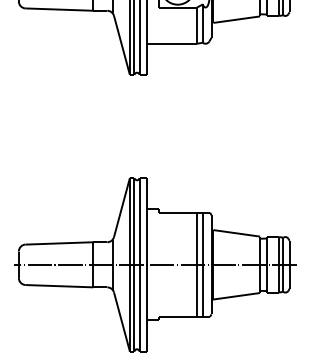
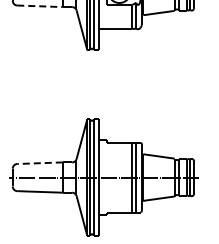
line: (60, 9) -> (40, 6), solid -> dashed
line: (60, 243) -> (40, 163), solid -> dashed

